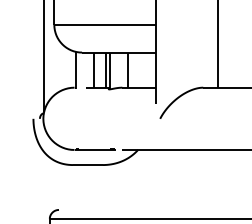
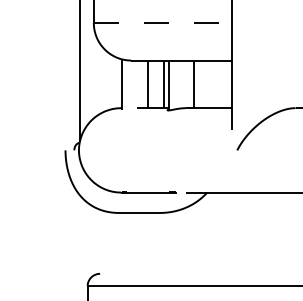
line: (105, 24) -> (163, 22), solid -> dashed

